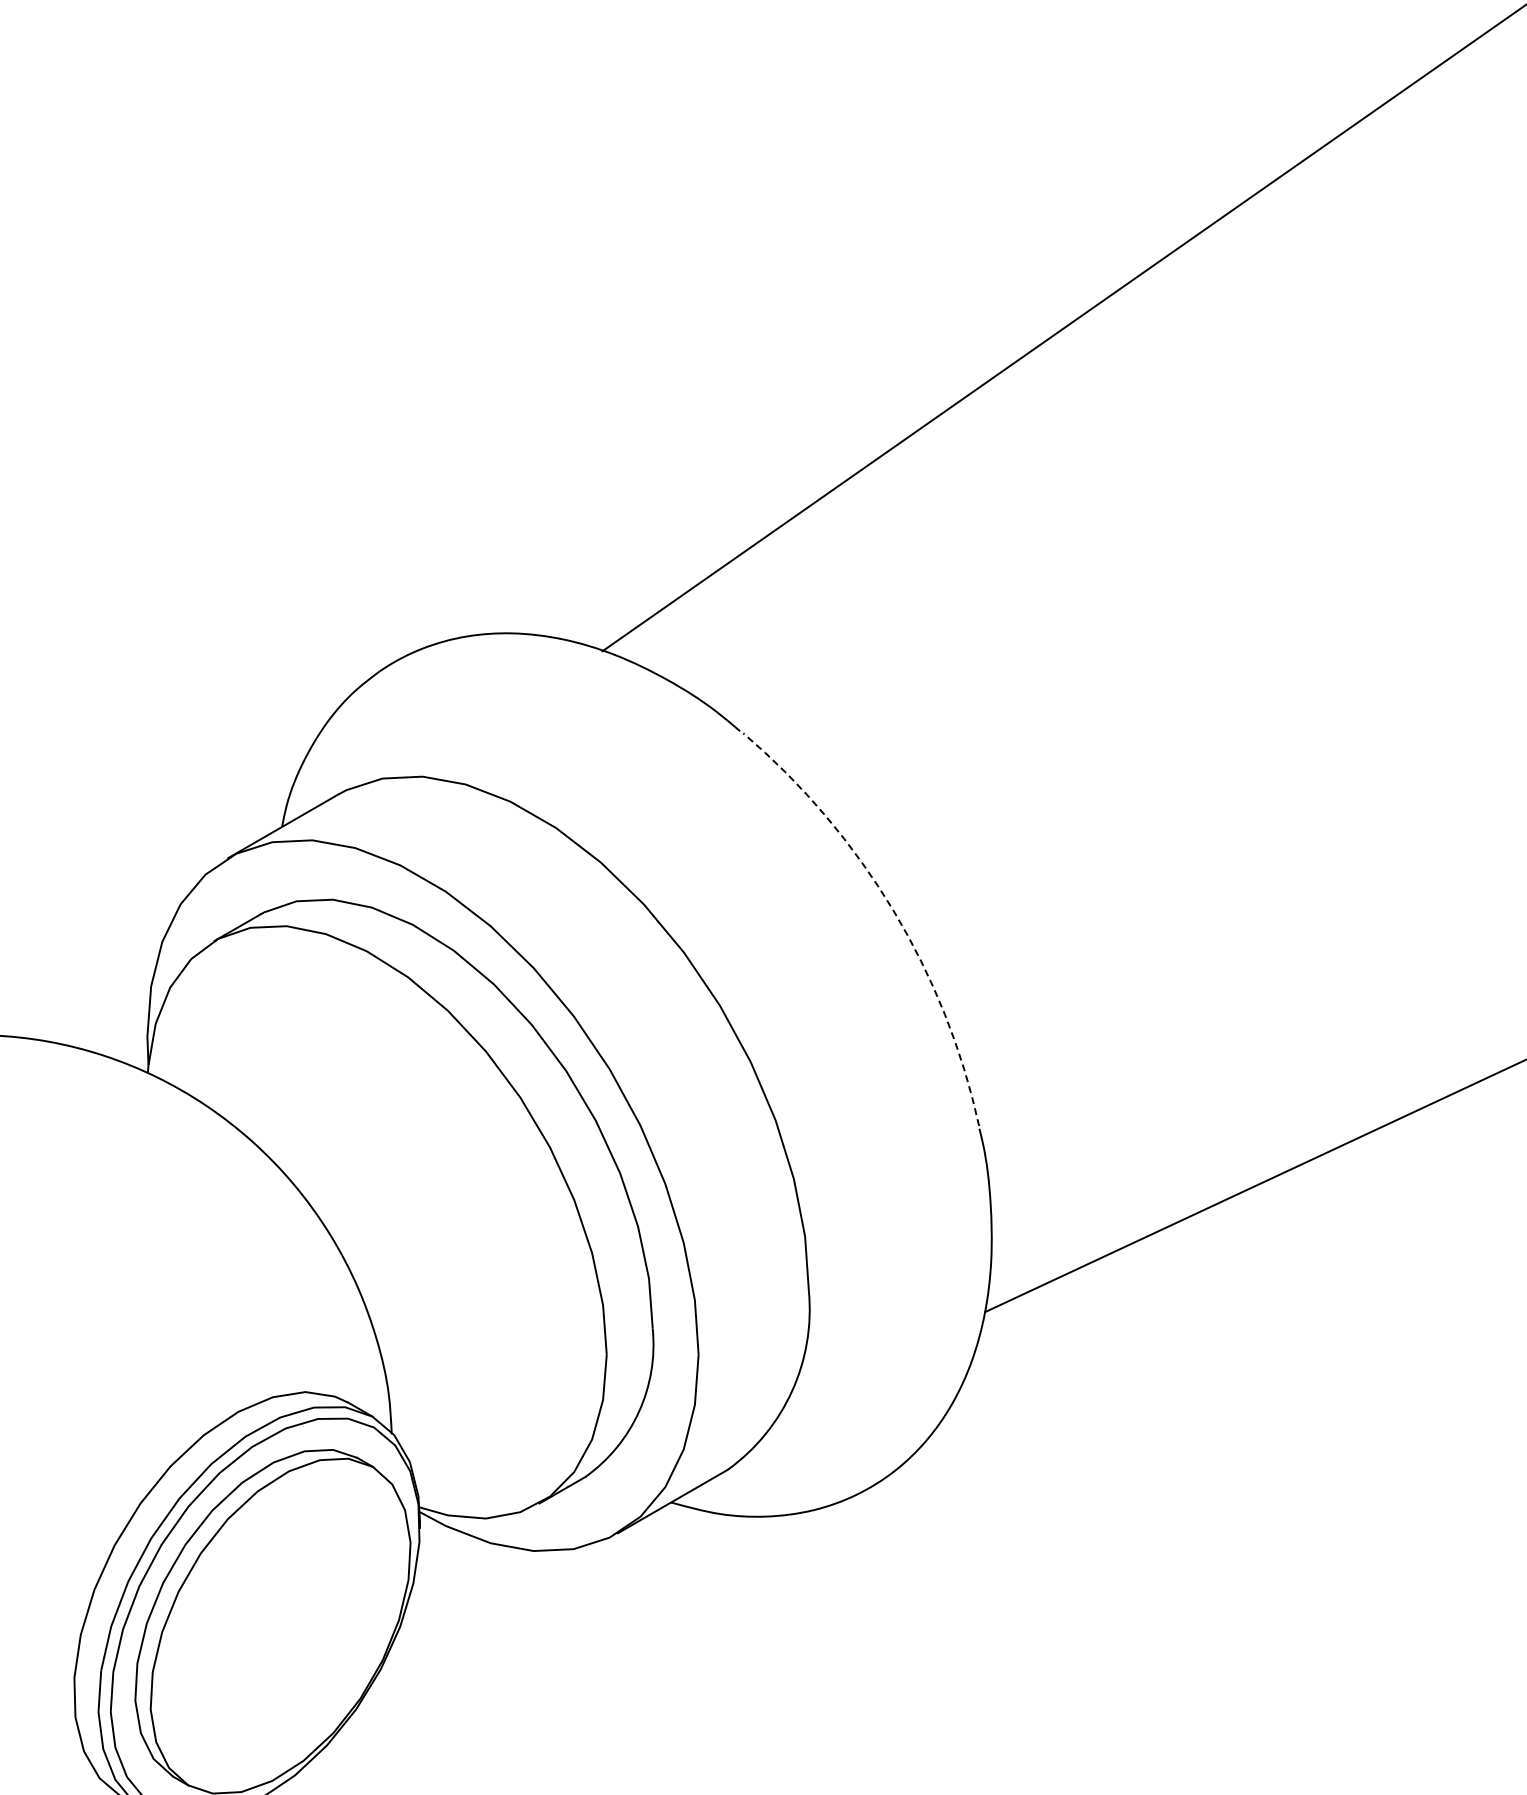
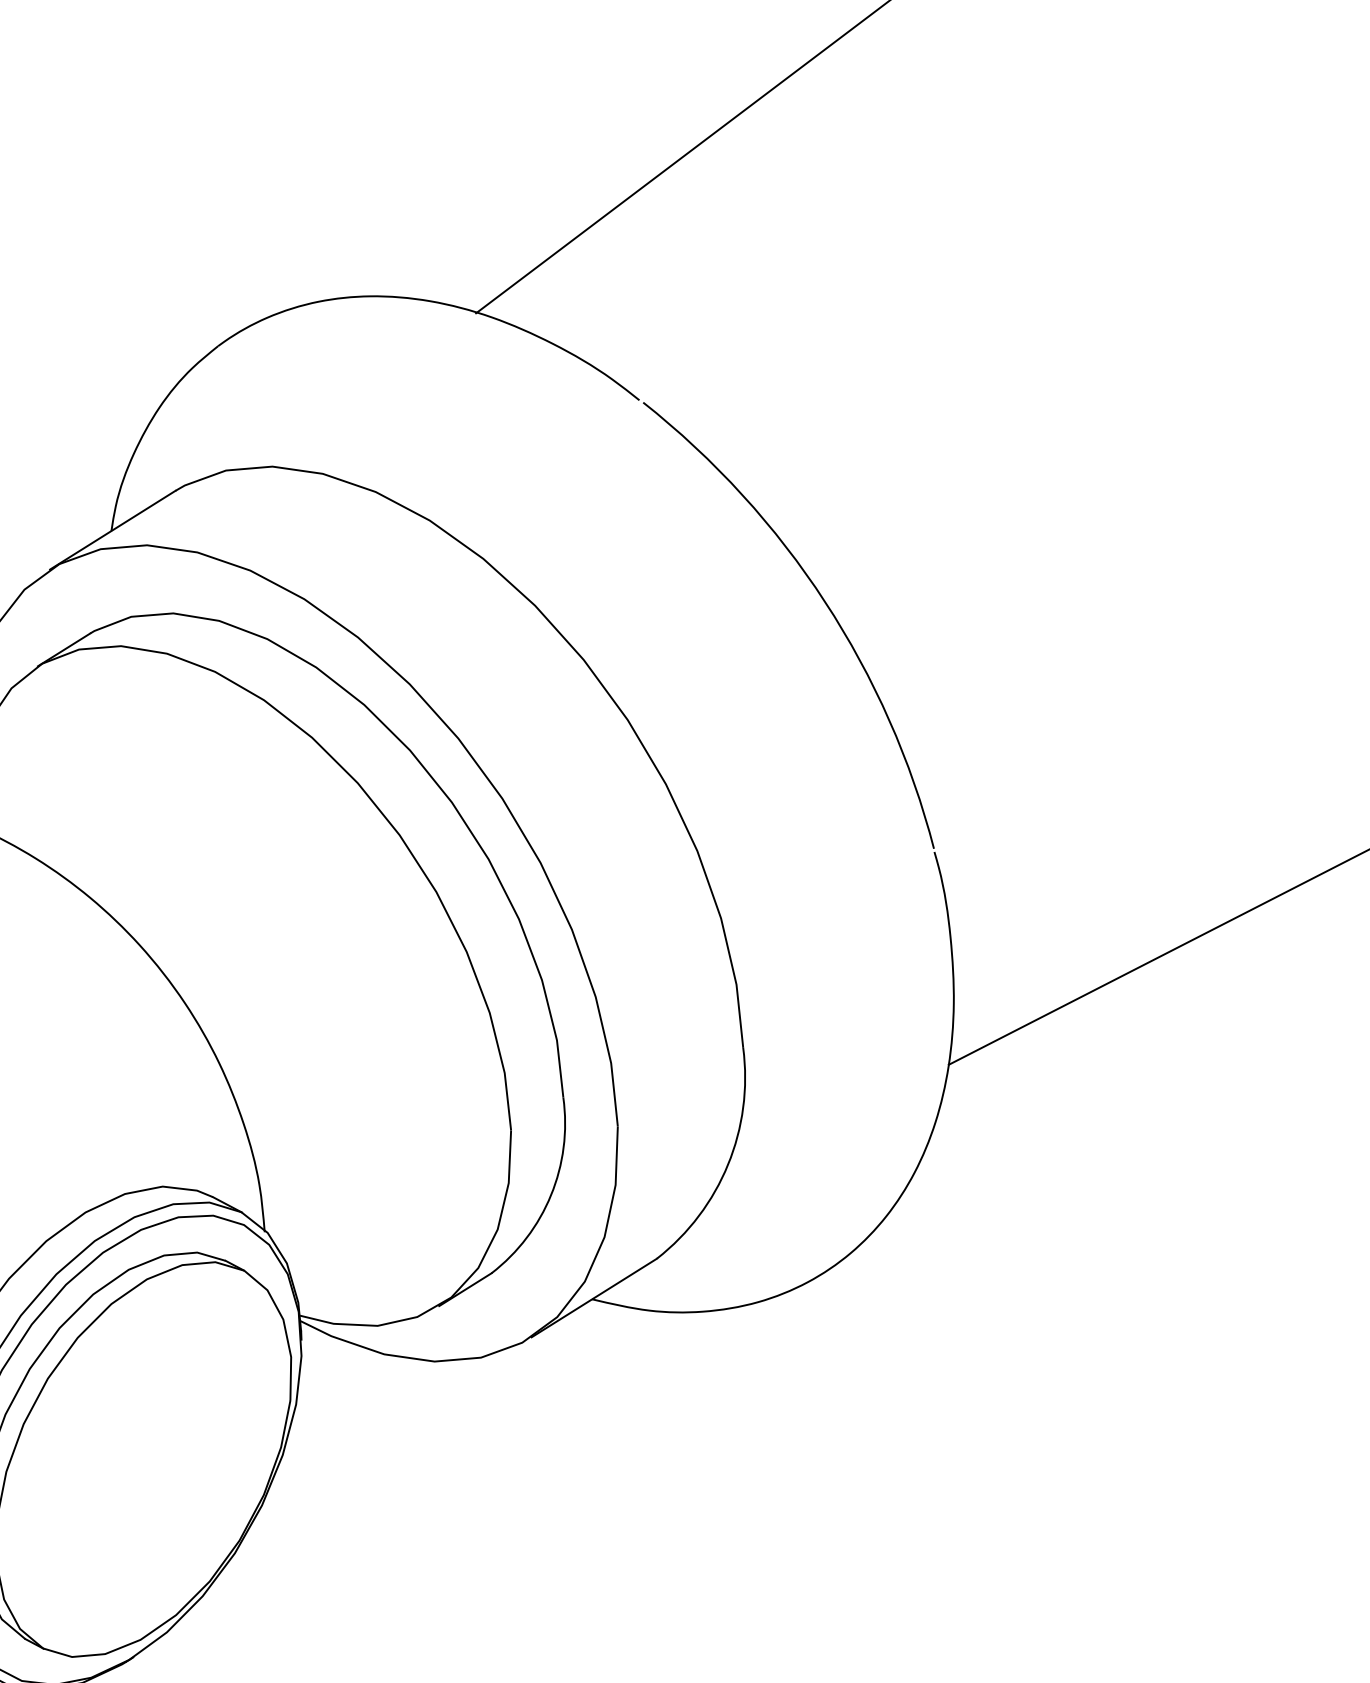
arc: (893, 910) -> (825, 602), dashed -> solid

